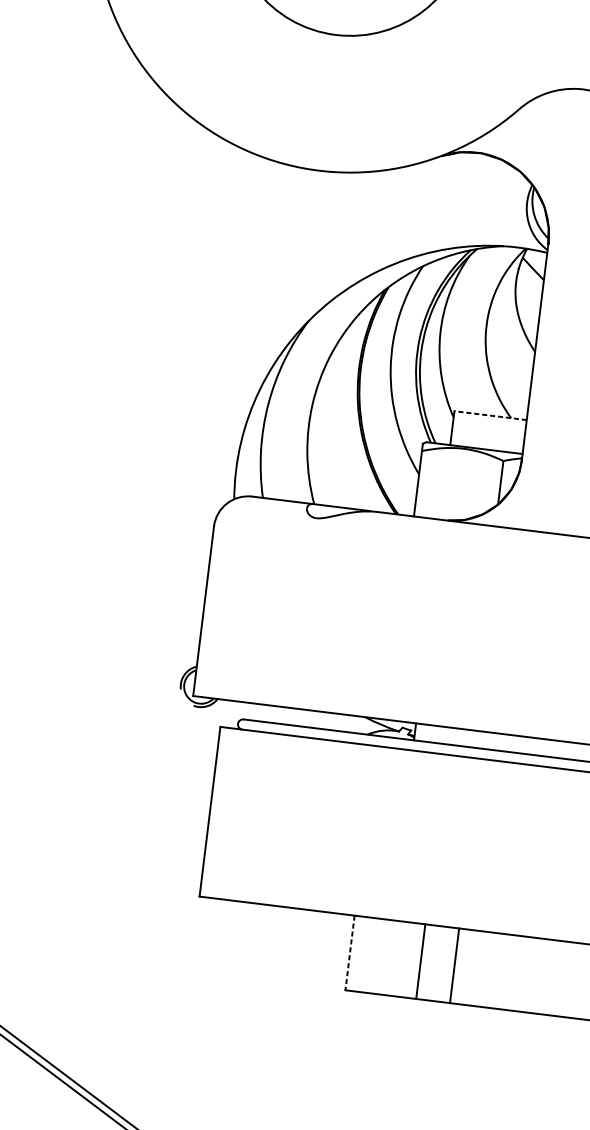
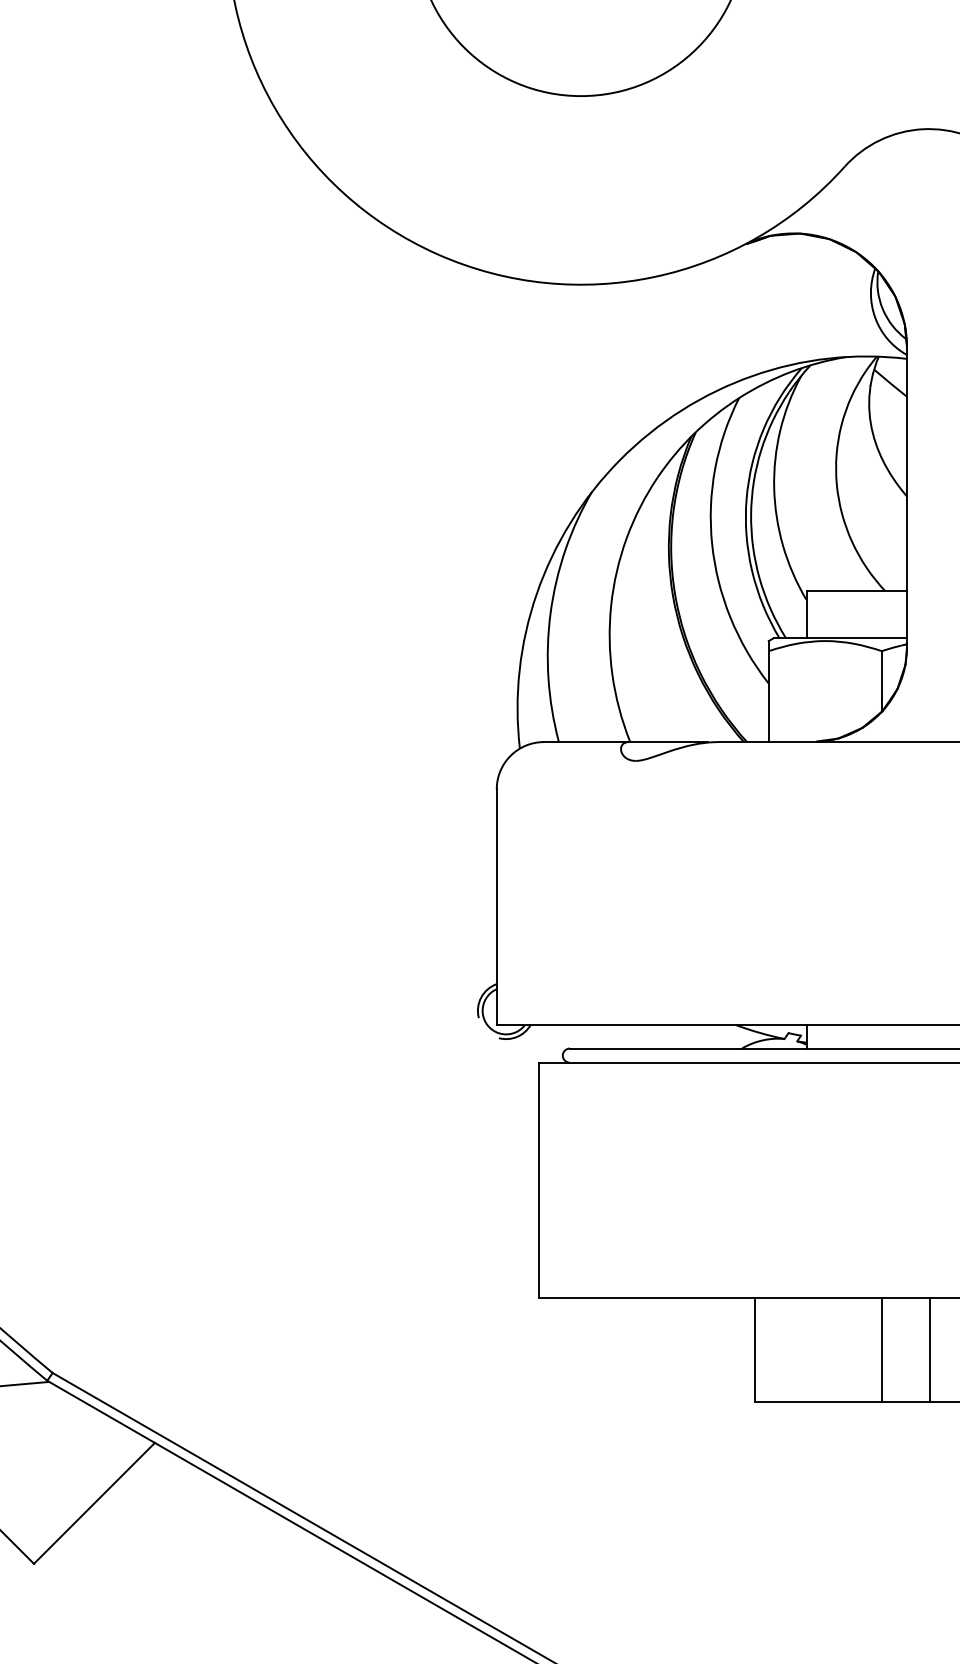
line: (490, 415) -> (856, 591), dashed -> solid
line: (349, 953) -> (754, 1350), dashed -> solid
line: (420, 961) -> (881, 1350), moved
line: (454, 965) -> (929, 1350), moved

